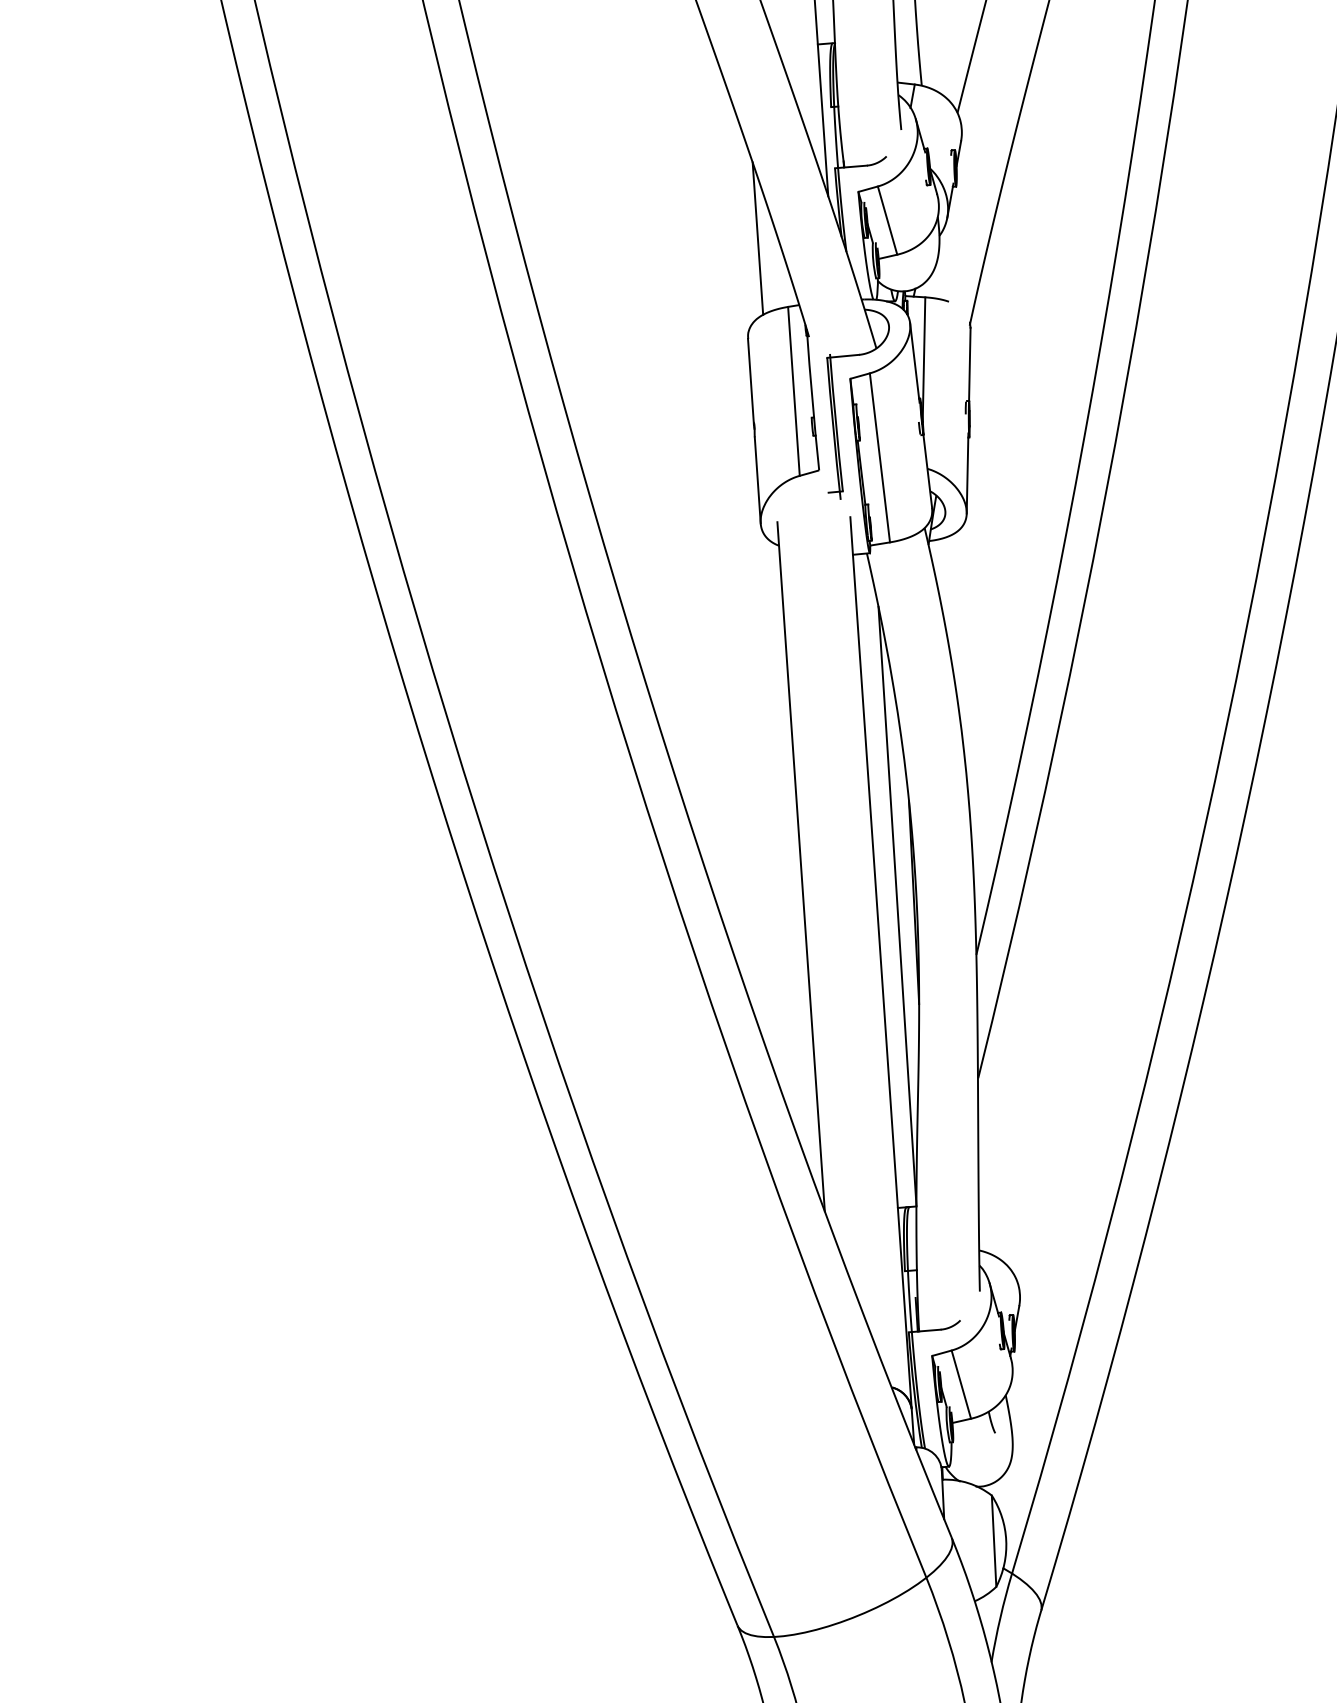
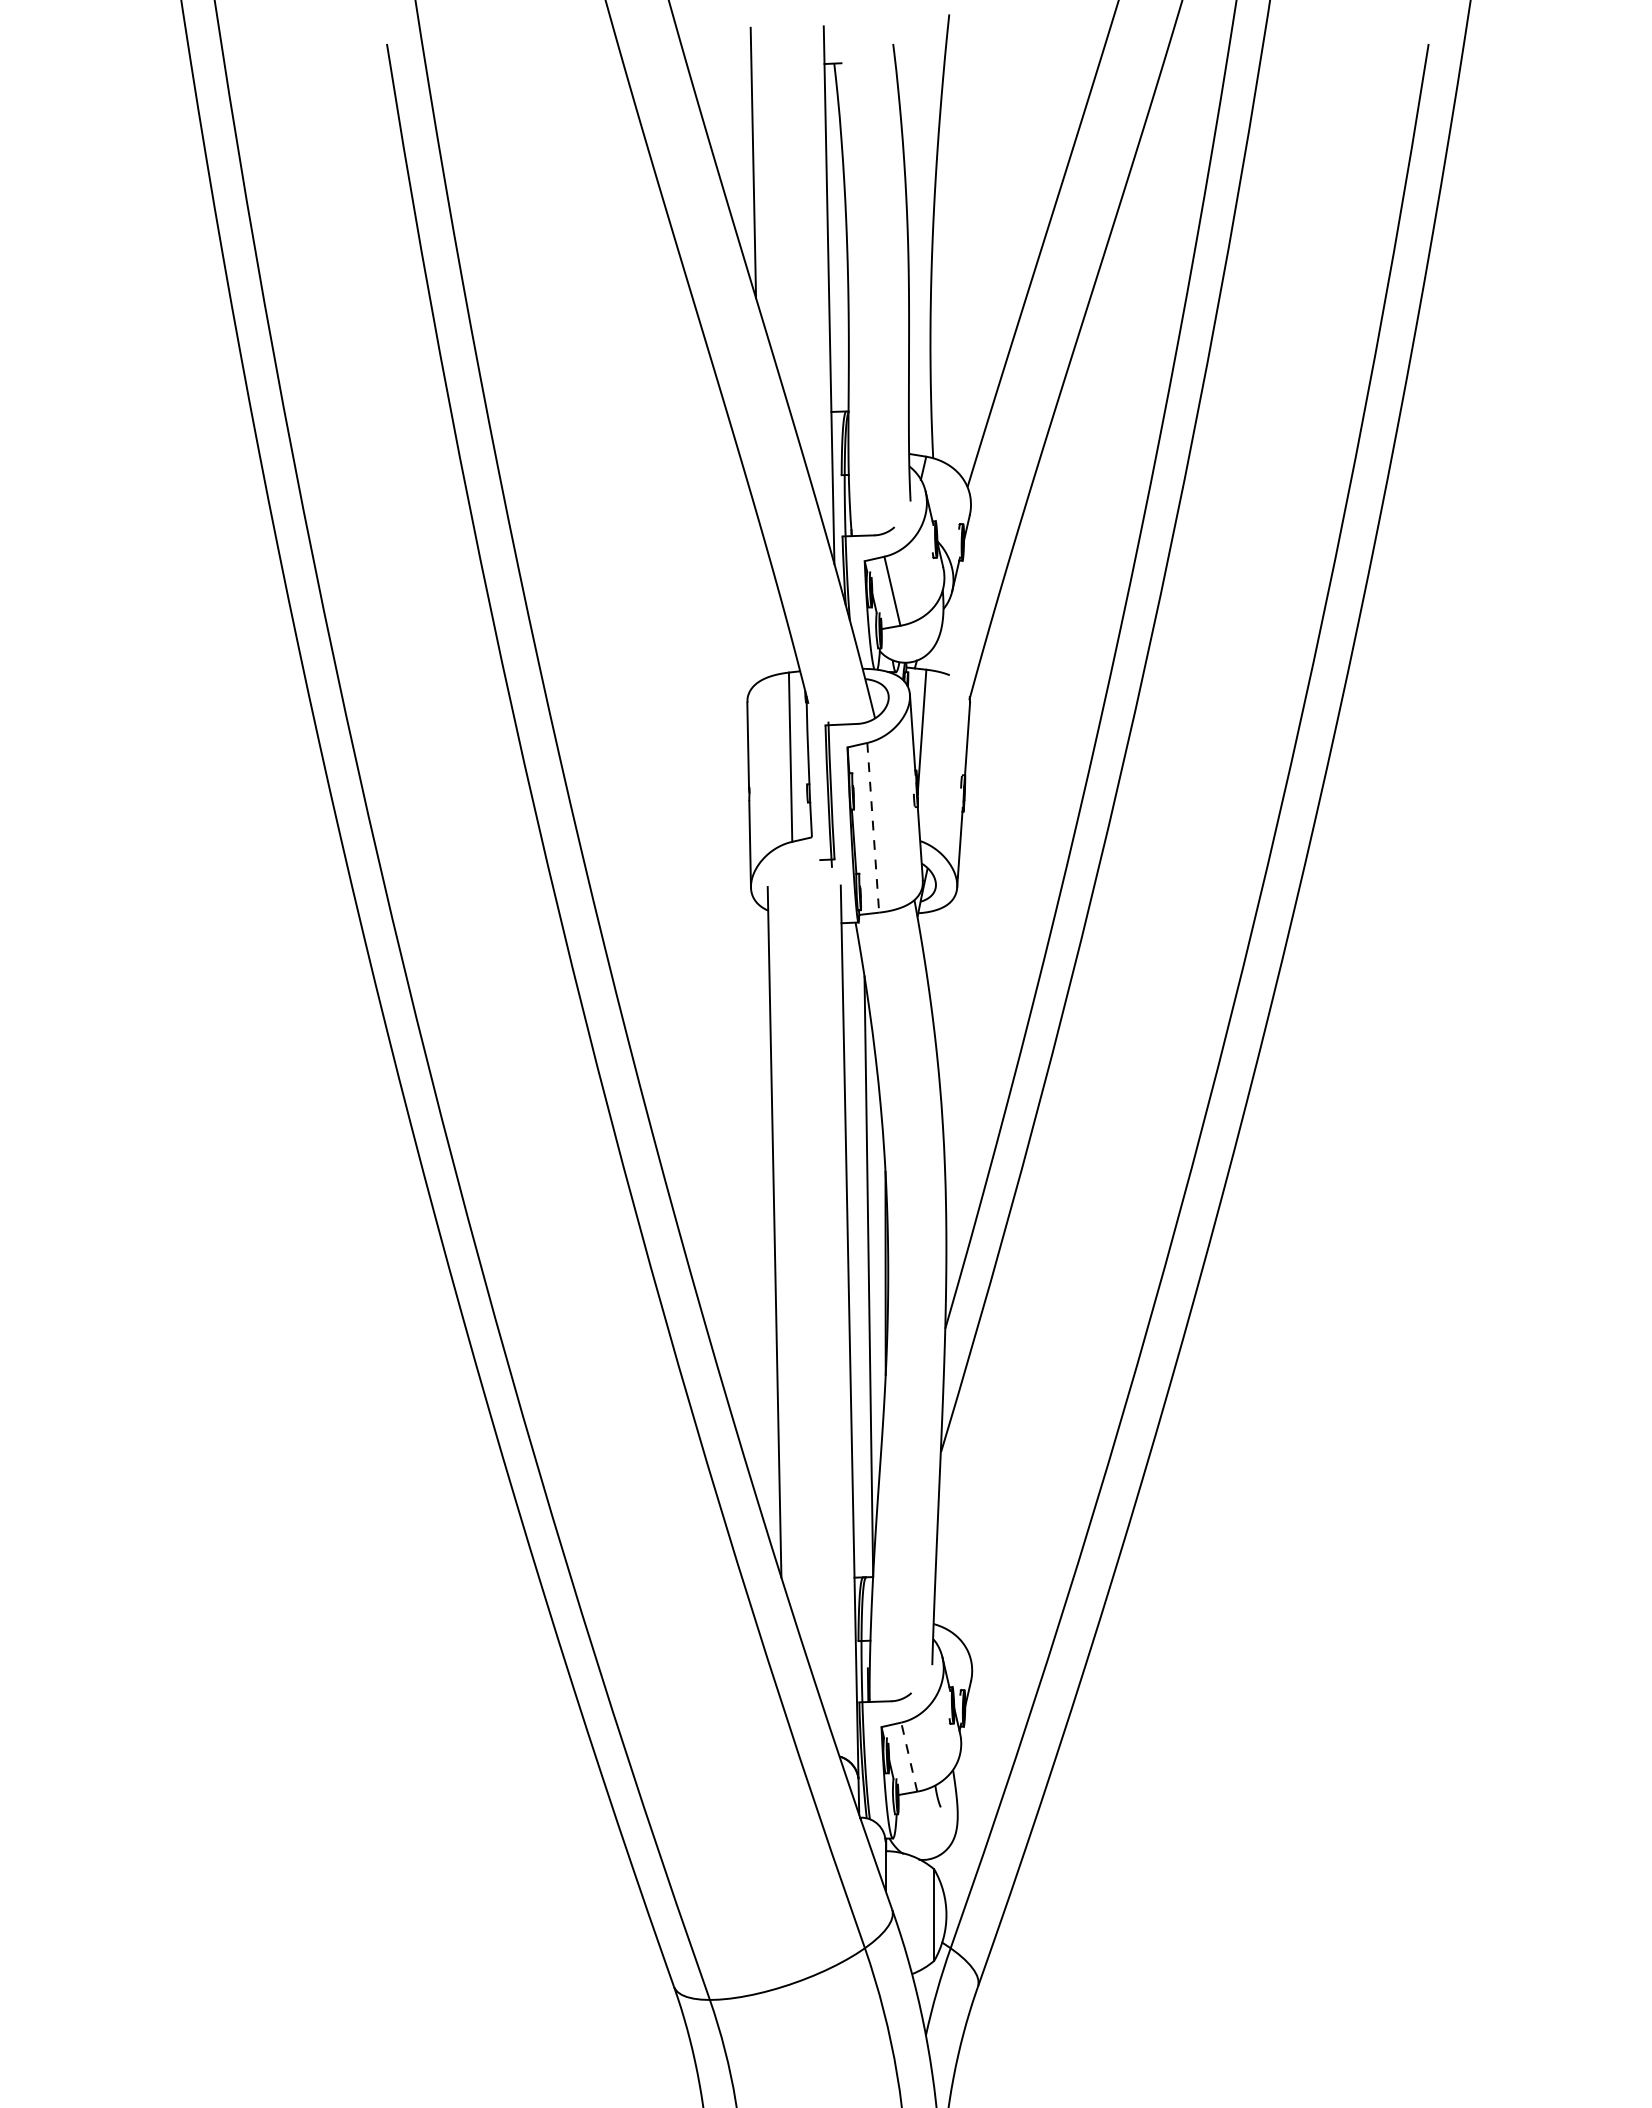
line: (757, 238) -> (761, 602), removed
line: (880, 458) -> (873, 828), solid -> dashed
line: (961, 1383) -> (909, 1756), solid -> dashed

